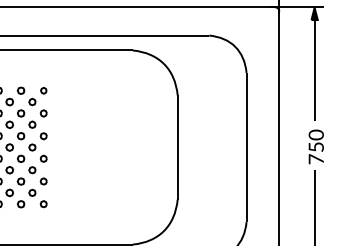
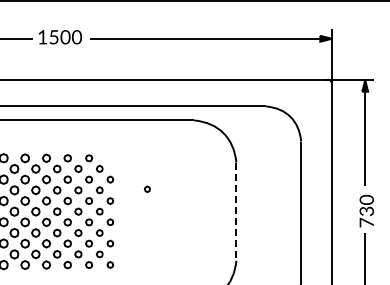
part: (43, 89) -> (147, 188), moved
text: (316, 147) -> (366, 211), 750 -> 730
line: (177, 148) -> (236, 212), solid -> dashed

